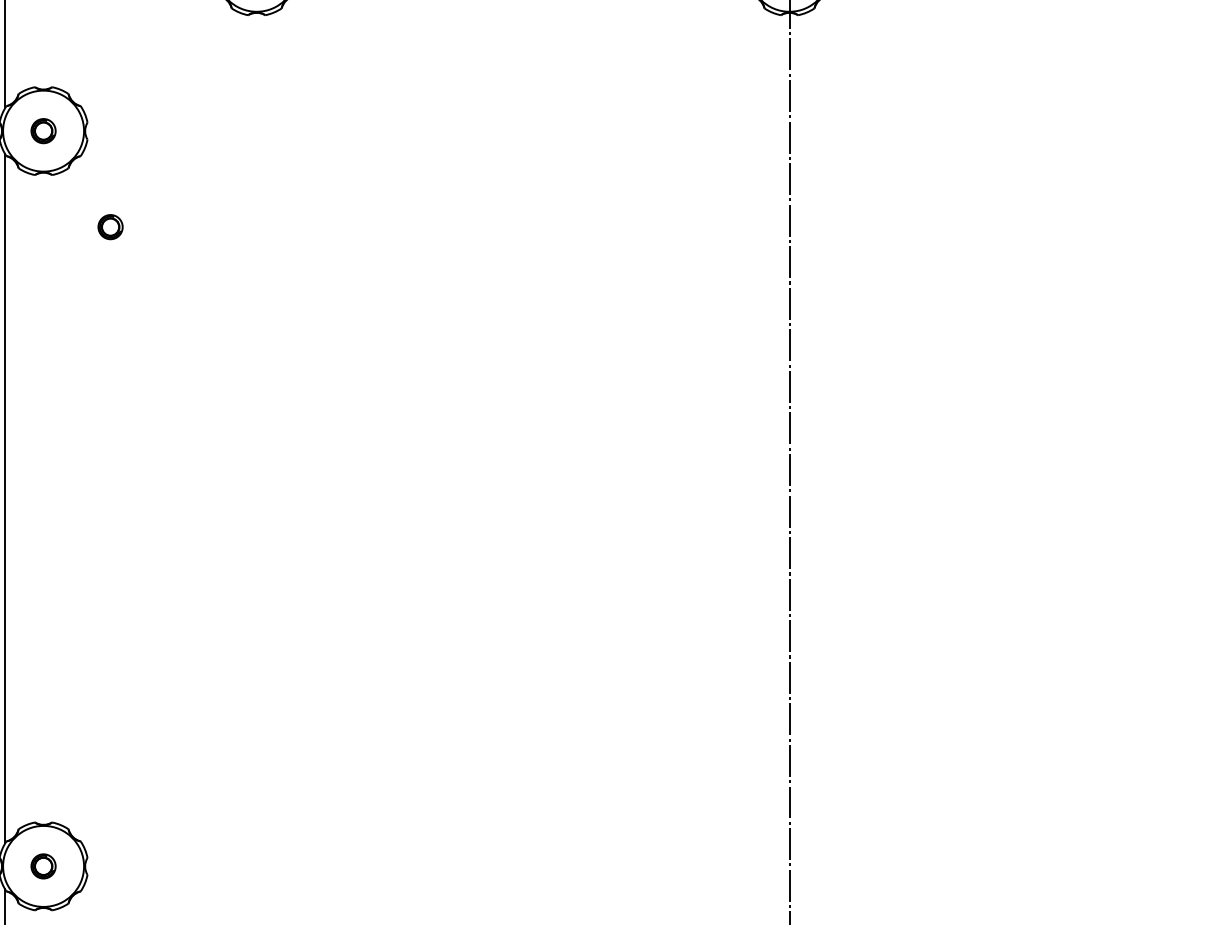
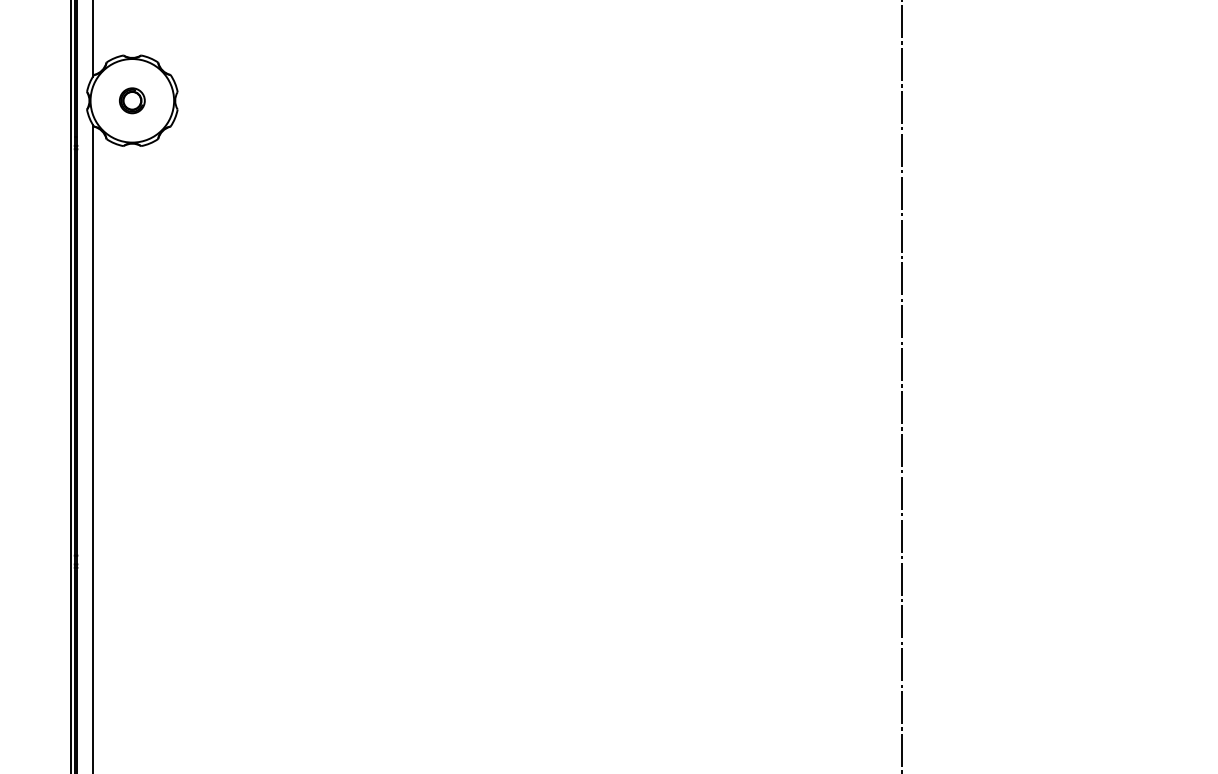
part: (110, 227) -> (201, 200), removed

